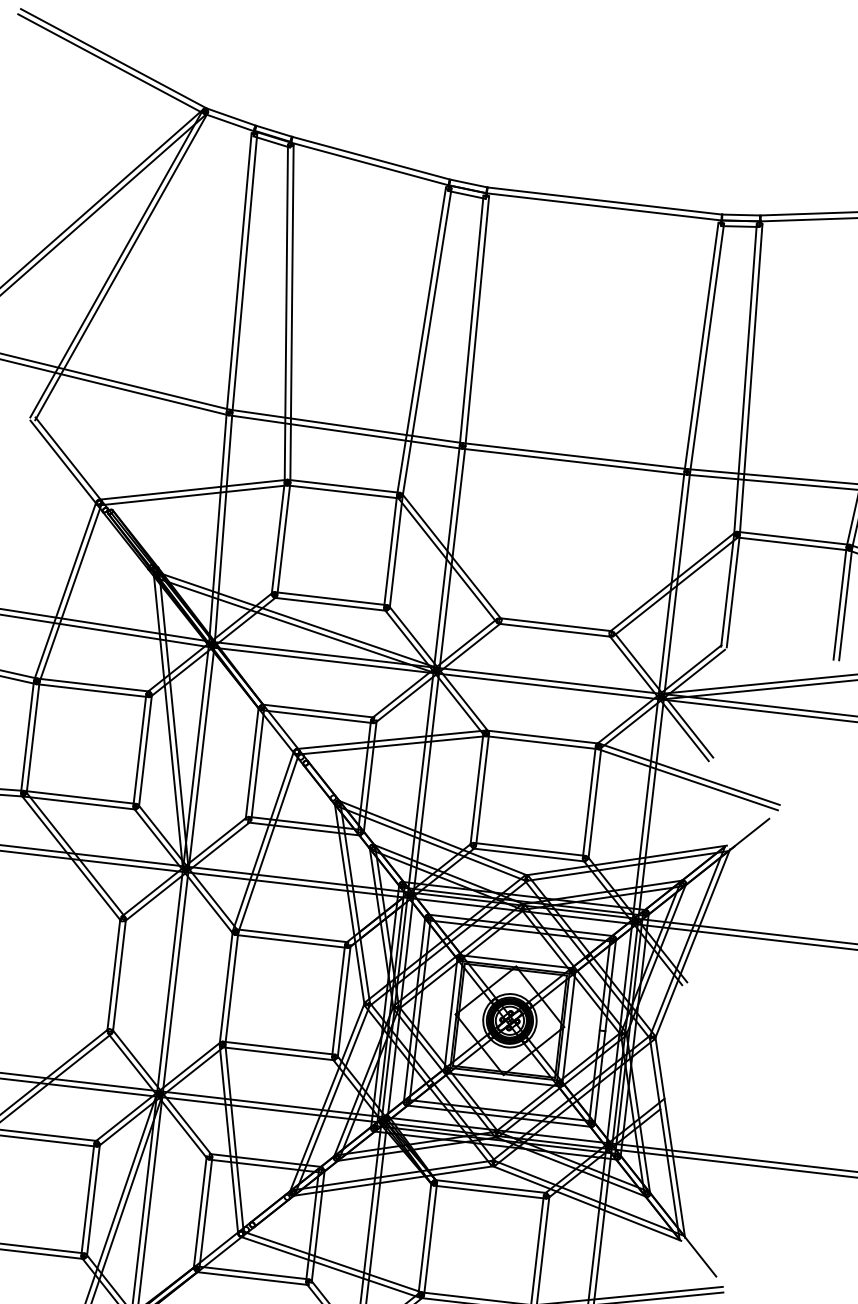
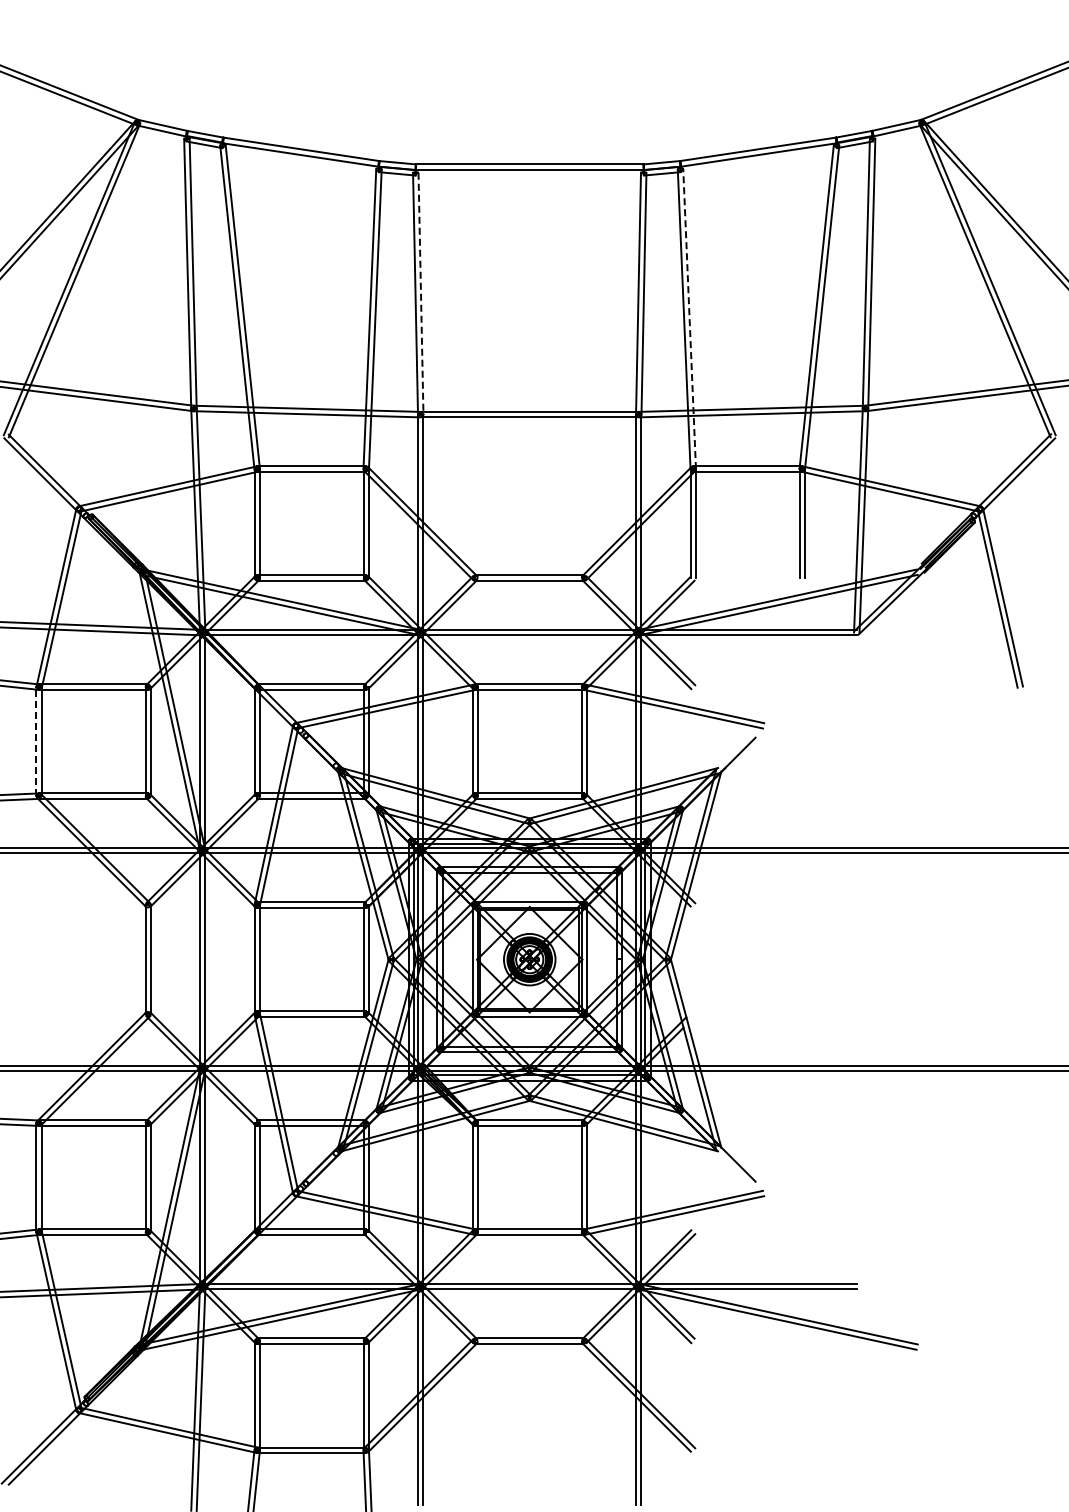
line: (476, 321) -> (420, 293), solid -> dashed
line: (750, 379) -> (689, 319), solid -> dashed
line: (27, 737) -> (36, 741), solid -> dashed

